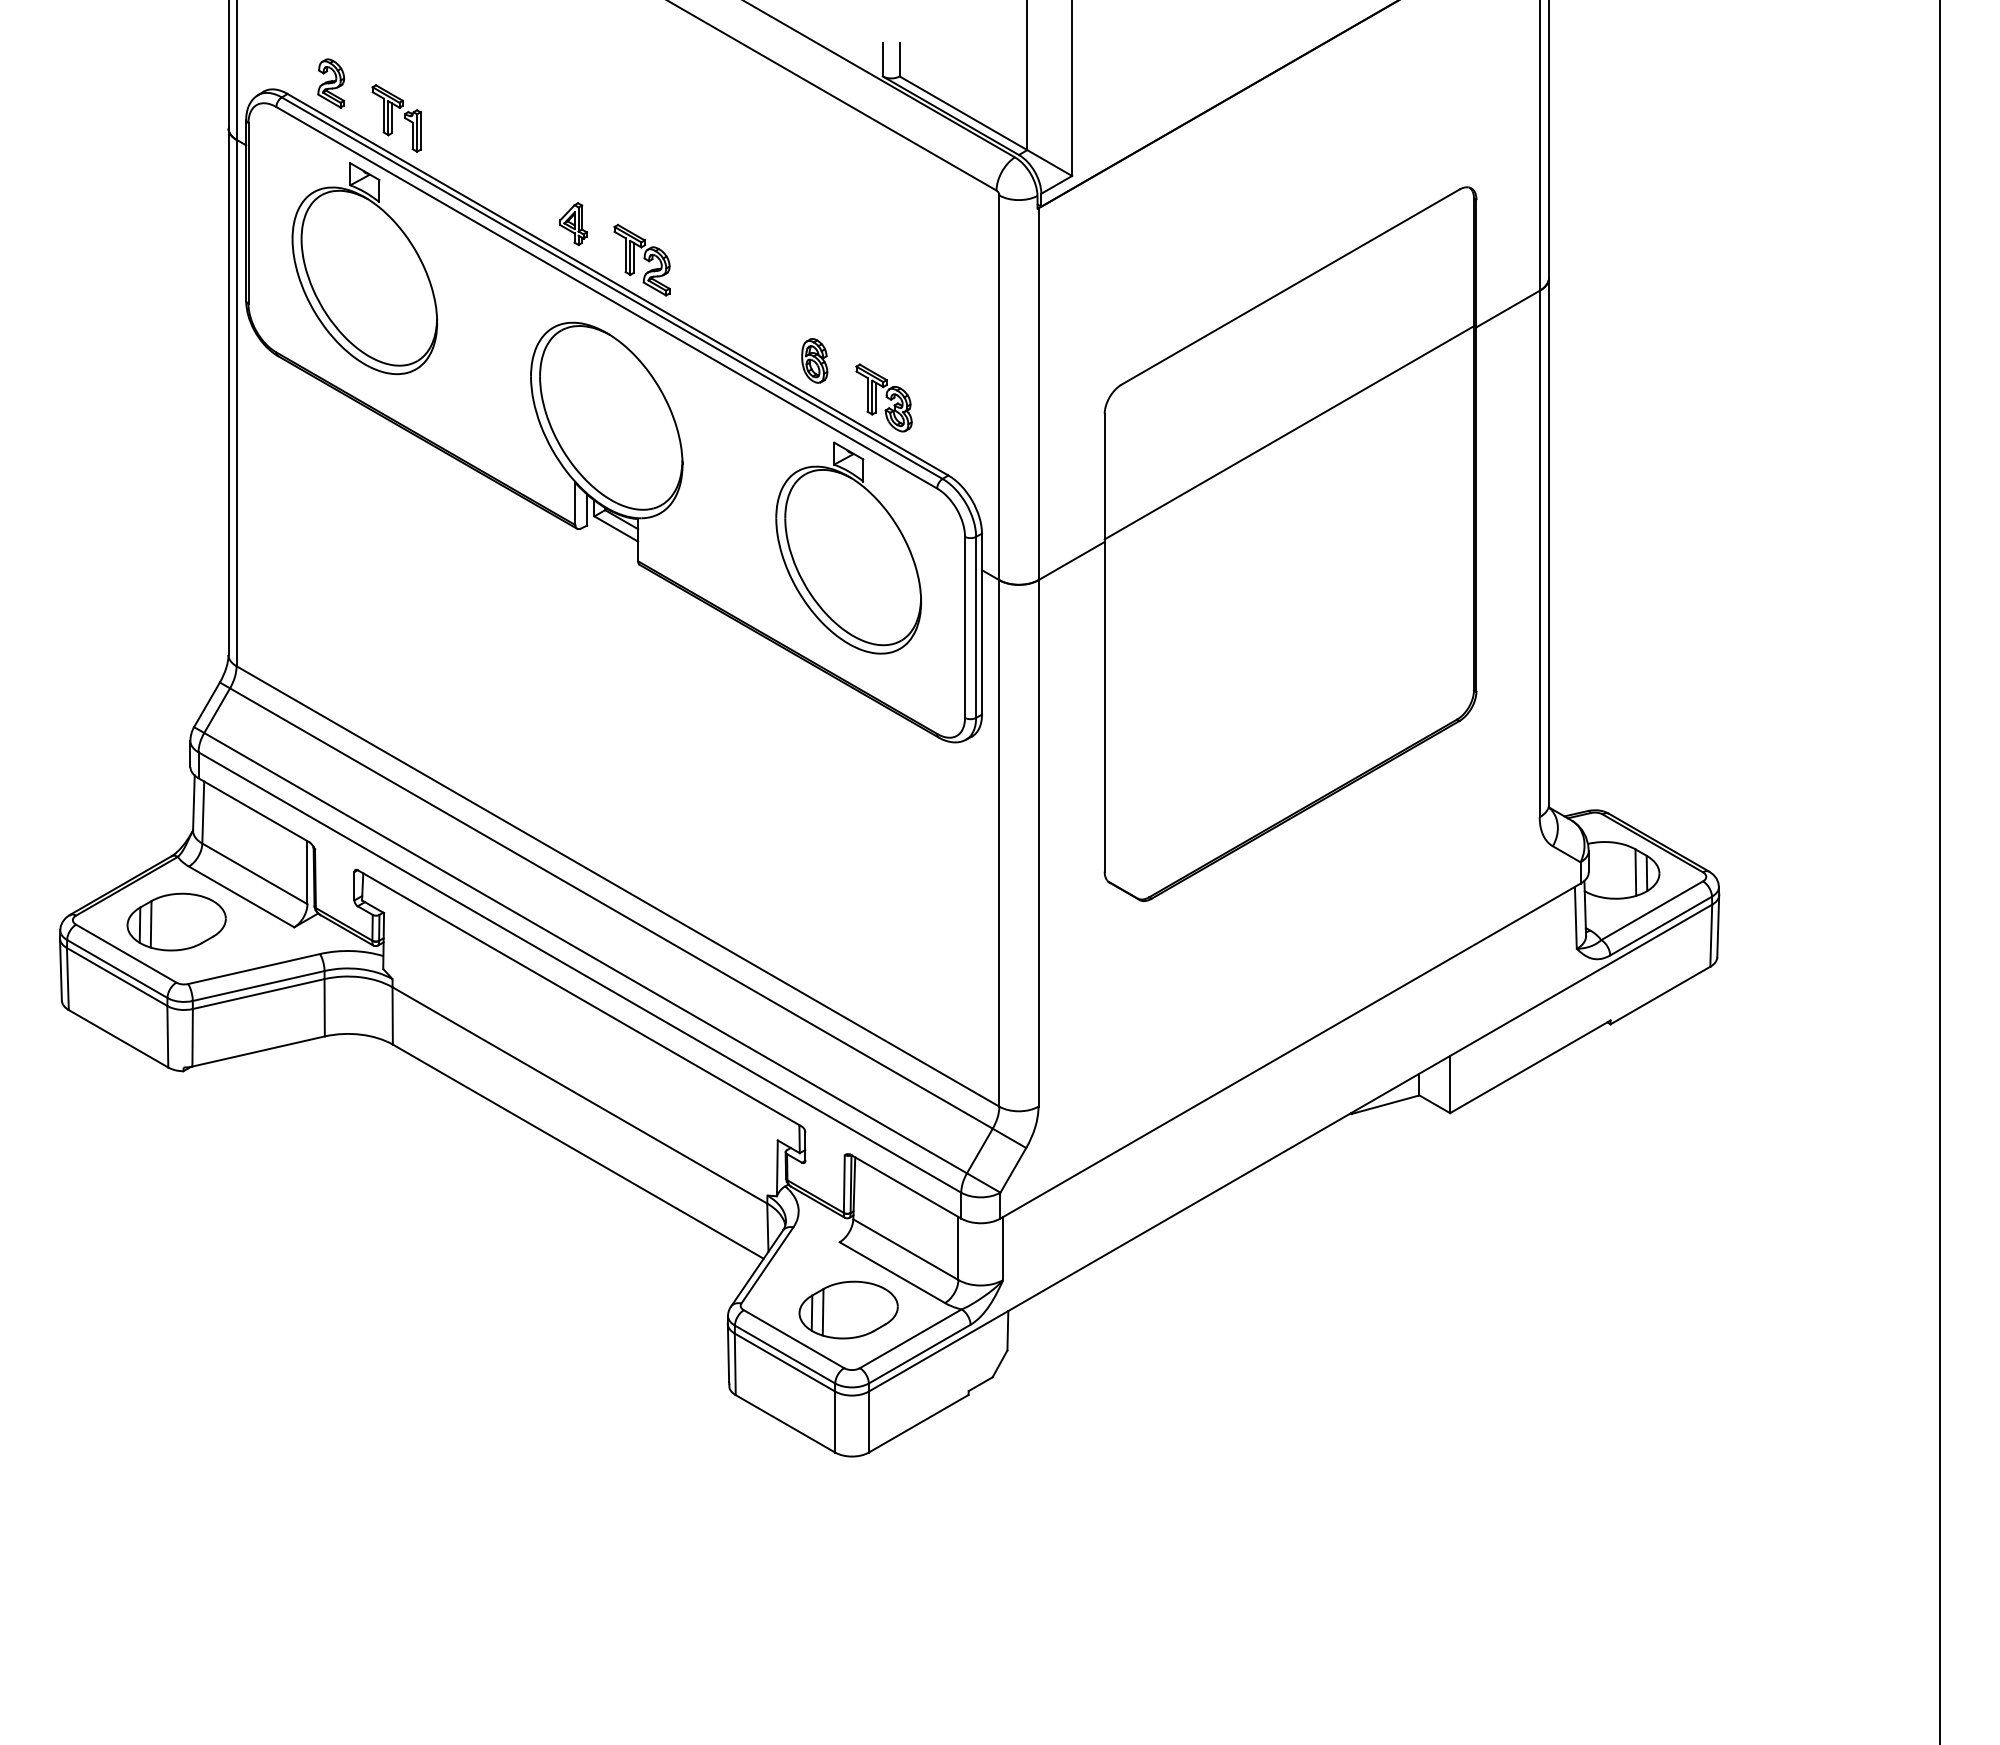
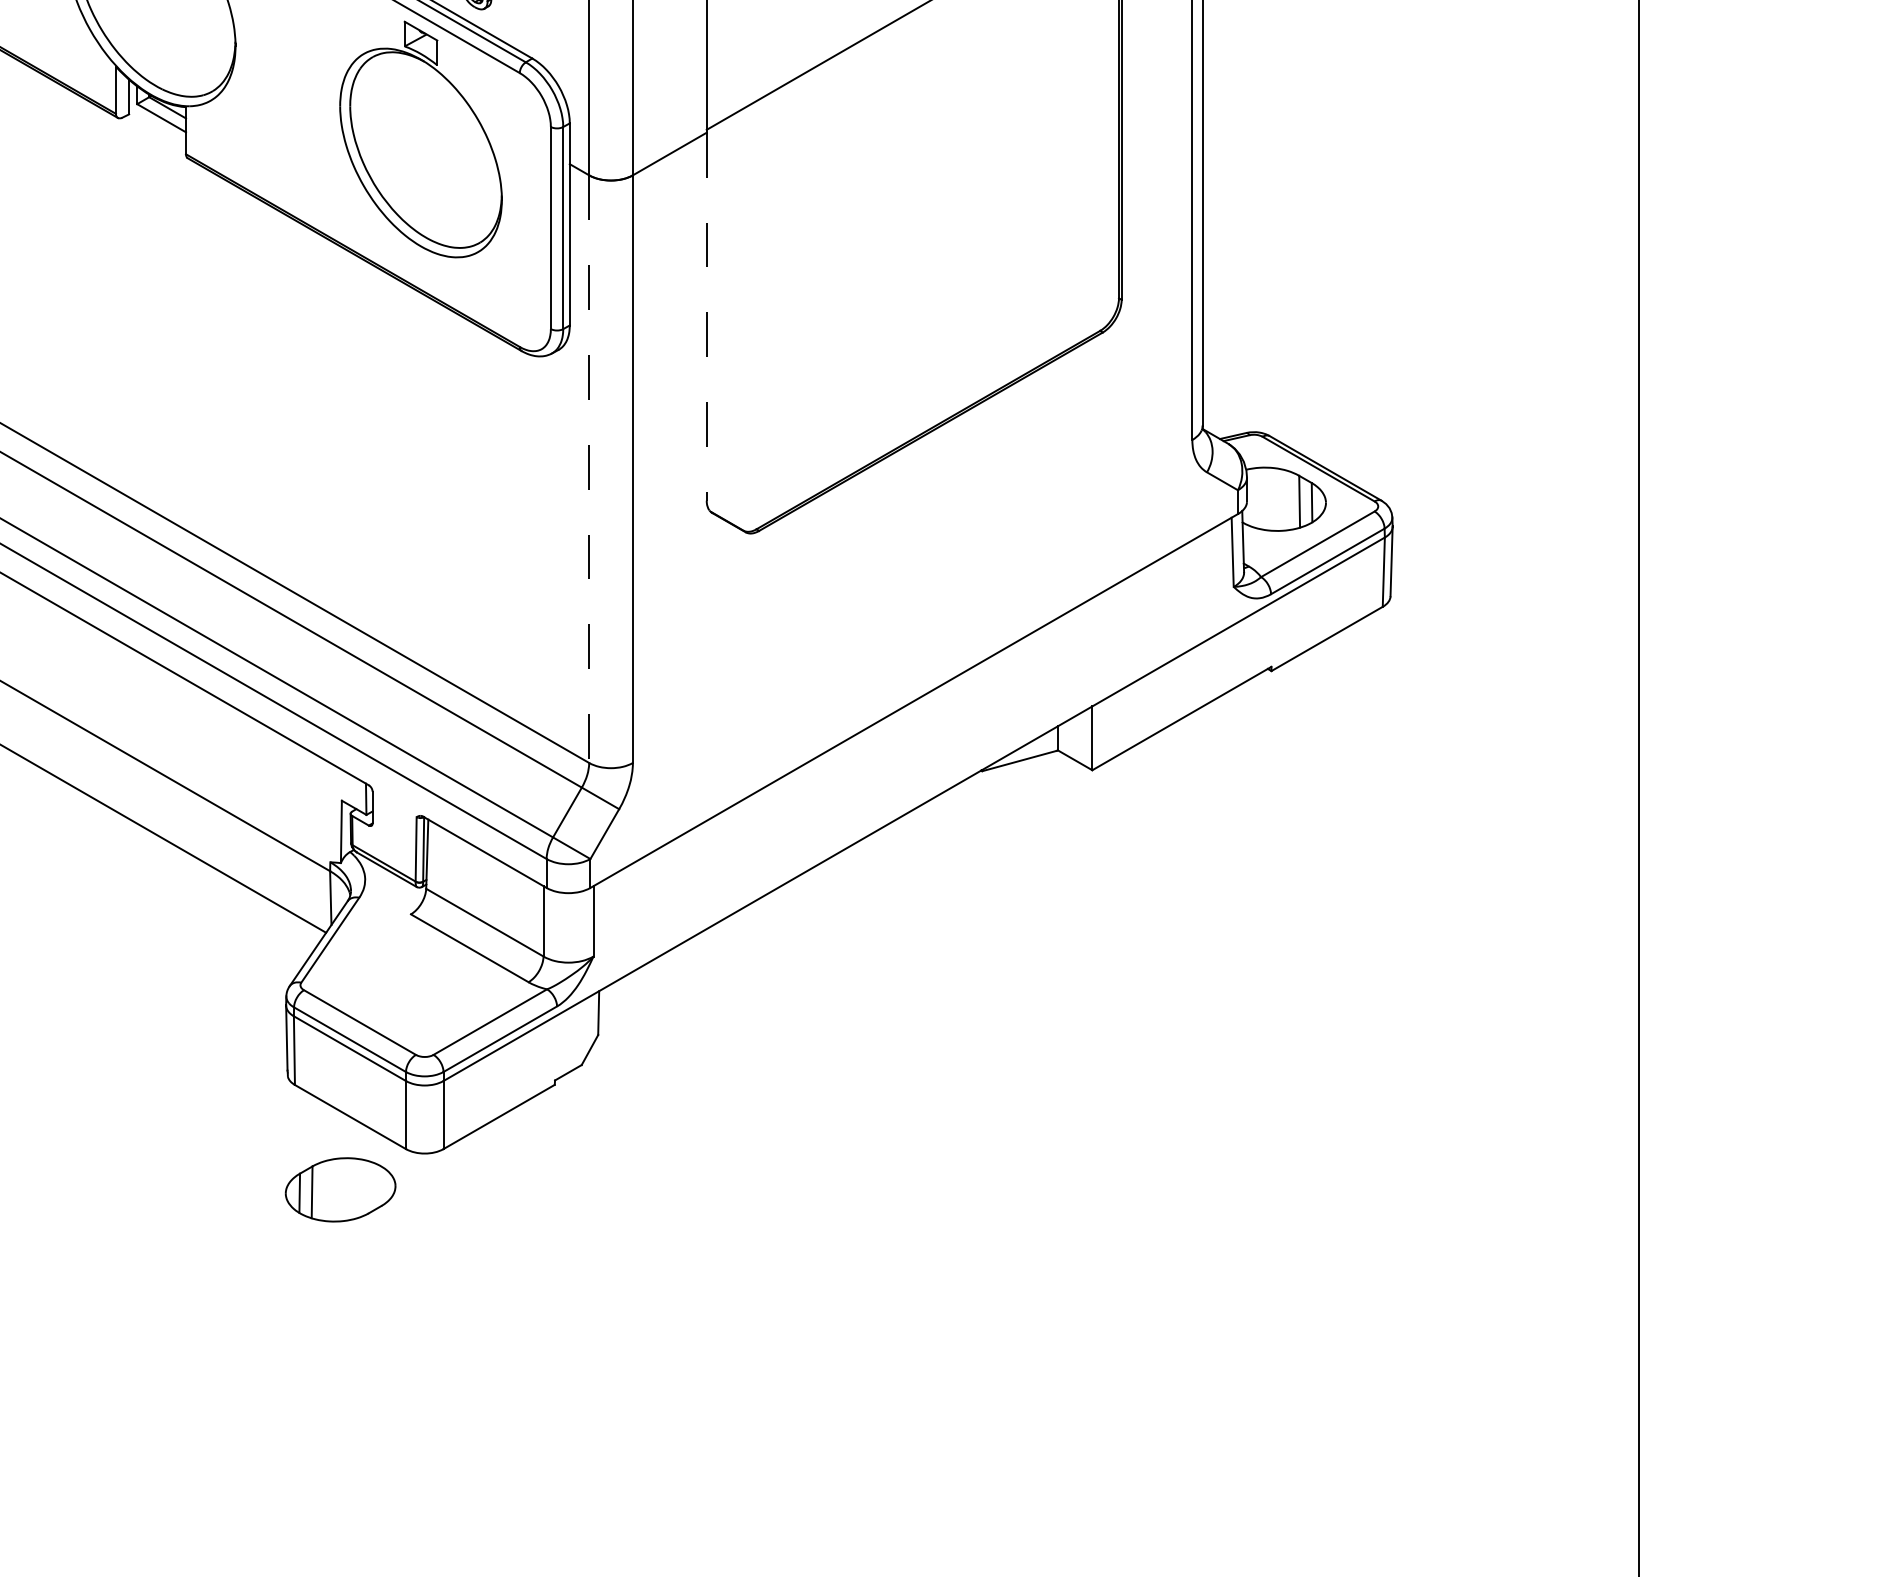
line: (1104, 706) -> (706, 316), solid -> dashed
line: (999, 843) -> (589, 469), solid -> dashed
part: (848, 1309) -> (340, 1189), moved

